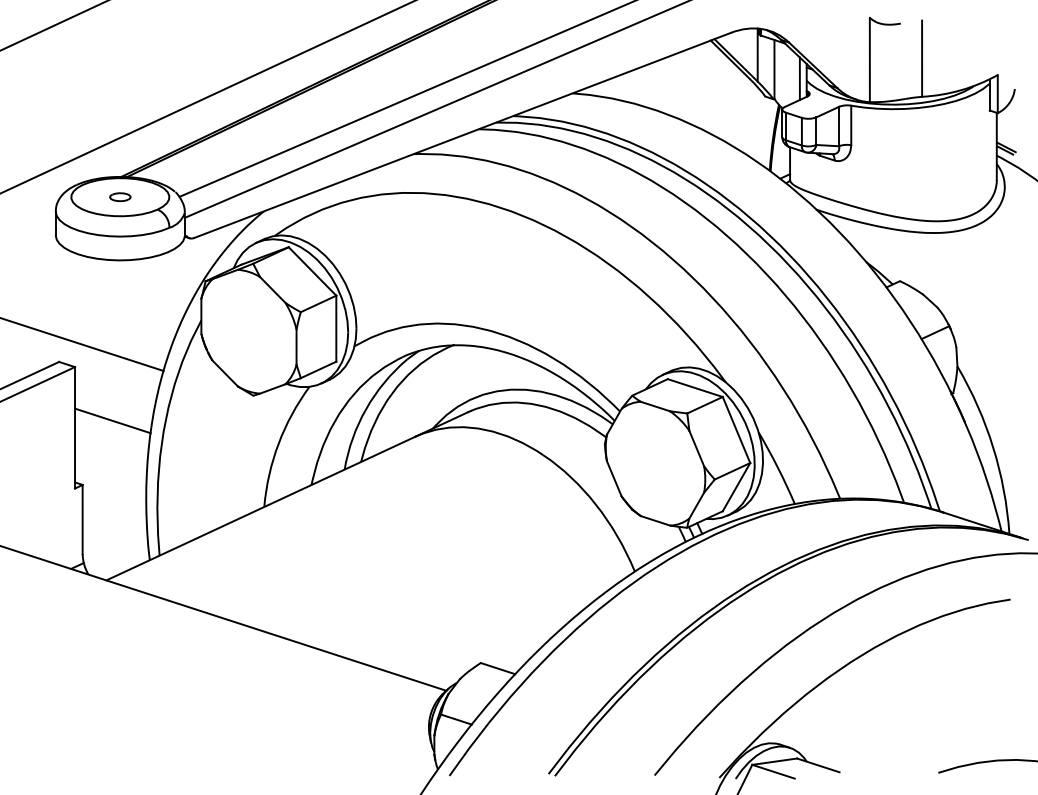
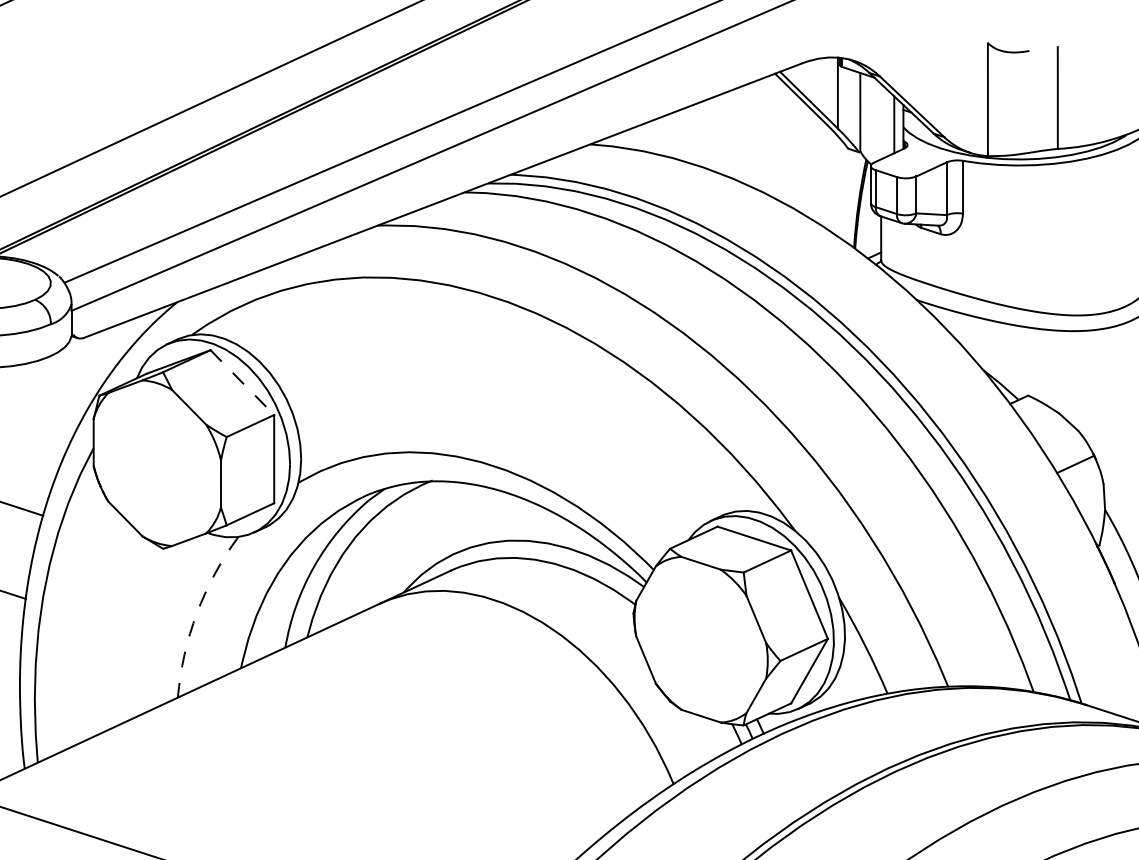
line: (312, 271) -> (242, 382), solid -> dashed
arc: (278, 443) -> (196, 612), solid -> dashed

